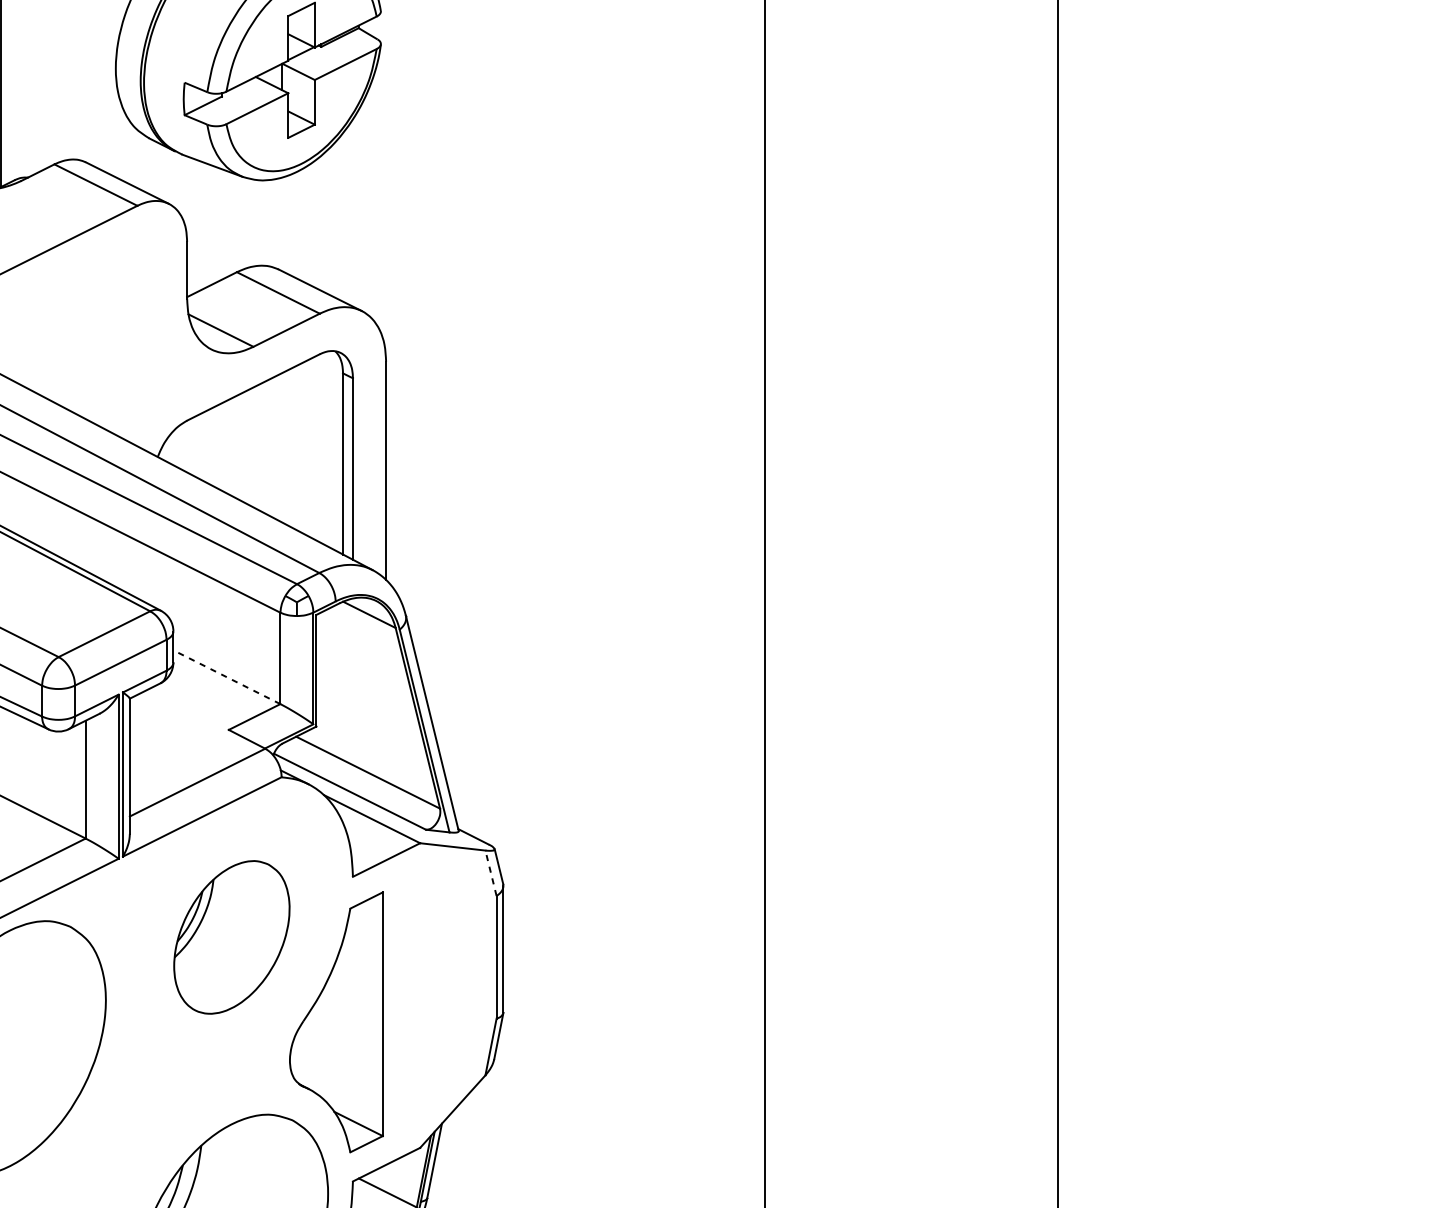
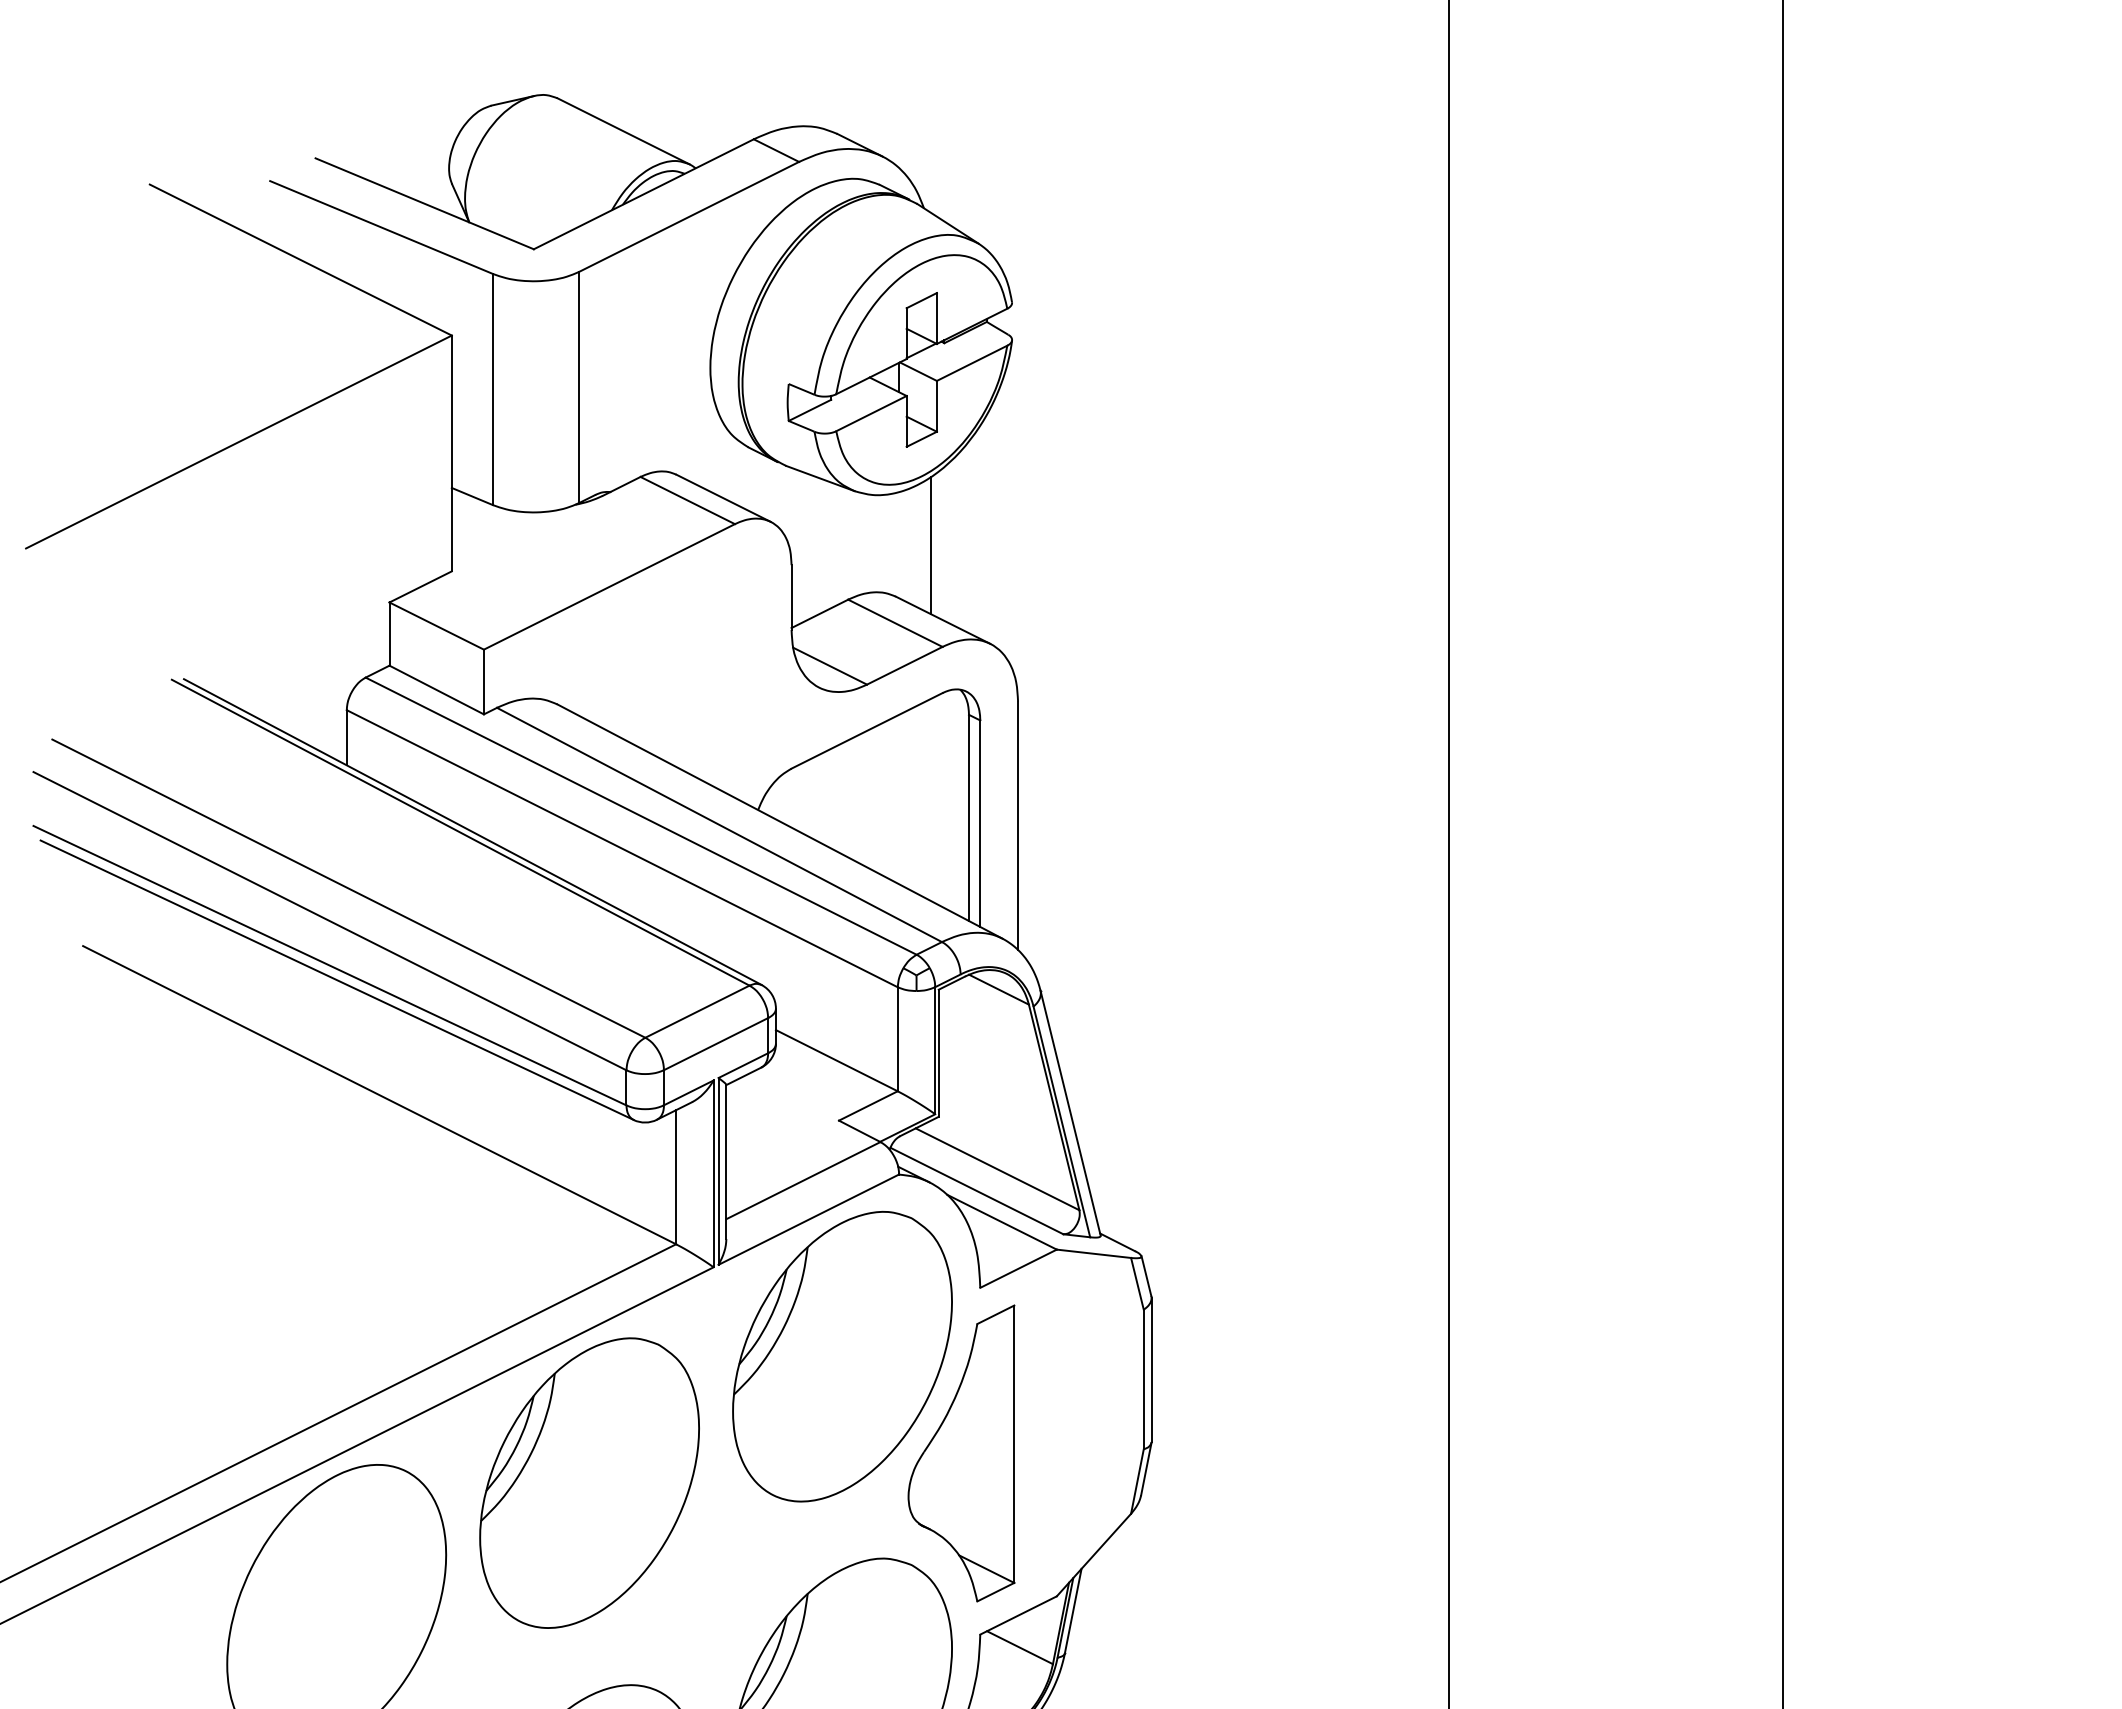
line: (310, 224) -> (931, 545), added
line: (226, 677) -> (836, 1060), dashed -> solid
line: (491, 873) -> (1137, 1283), dashed -> solid
part: (231, 937) -> (842, 1356), size x1.67

